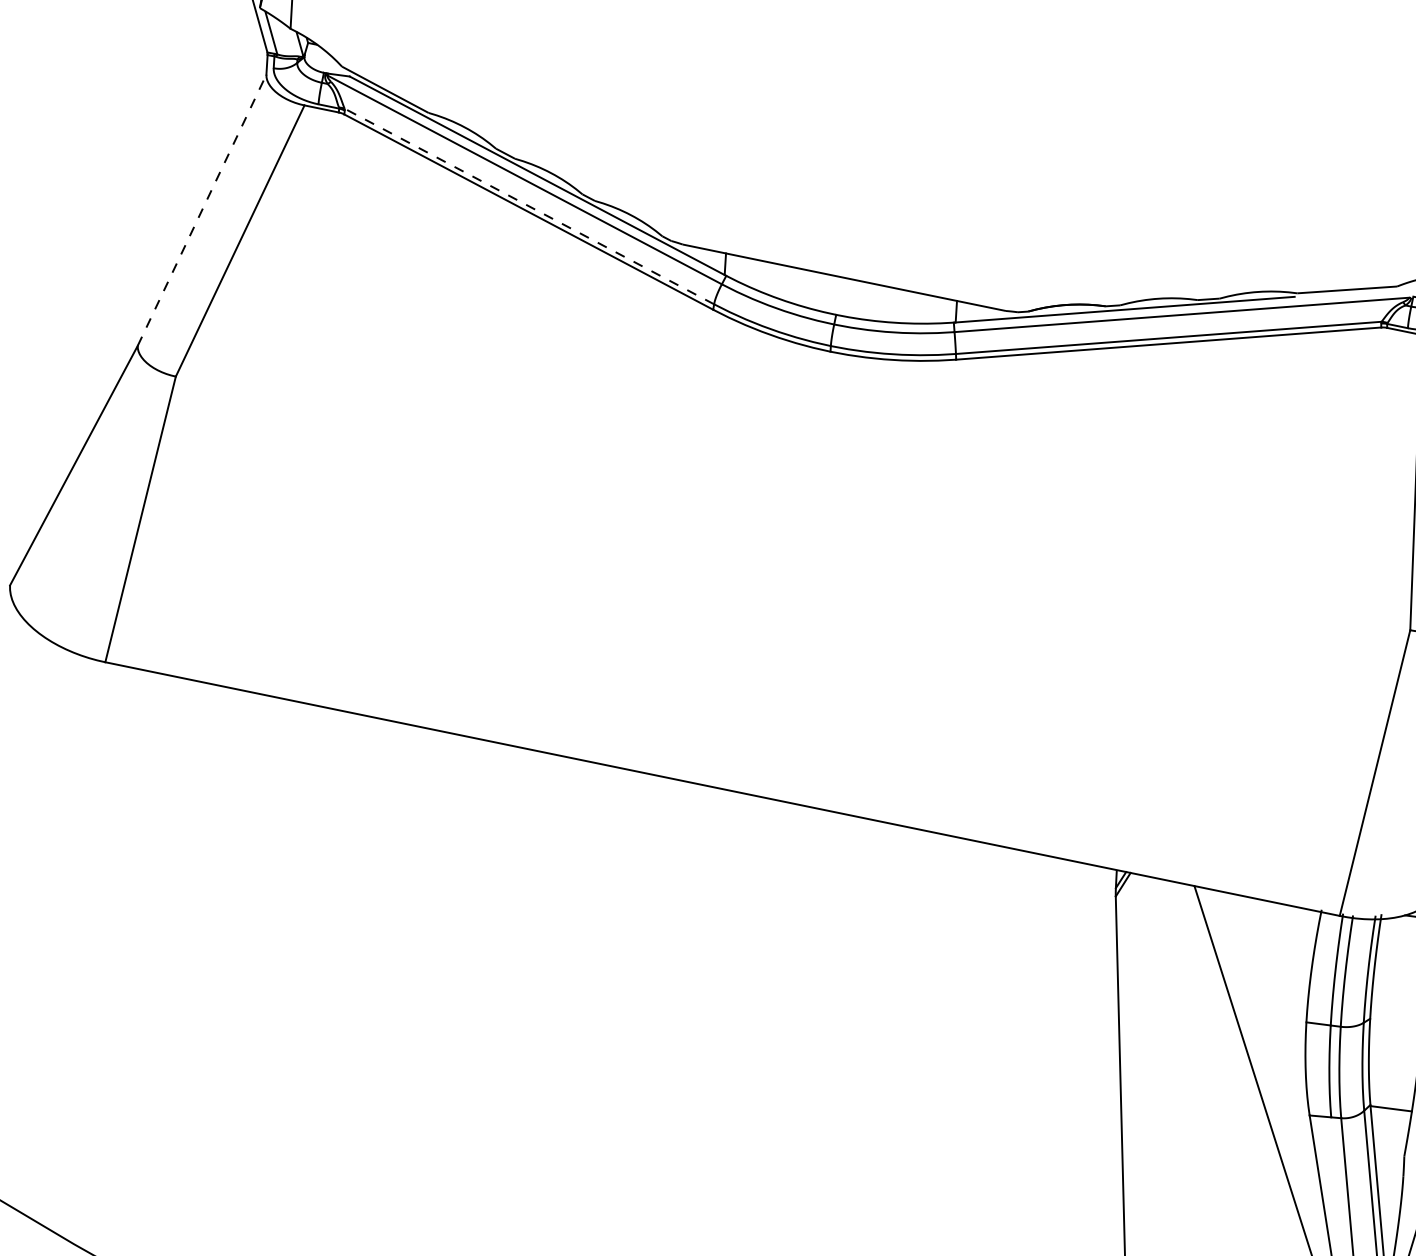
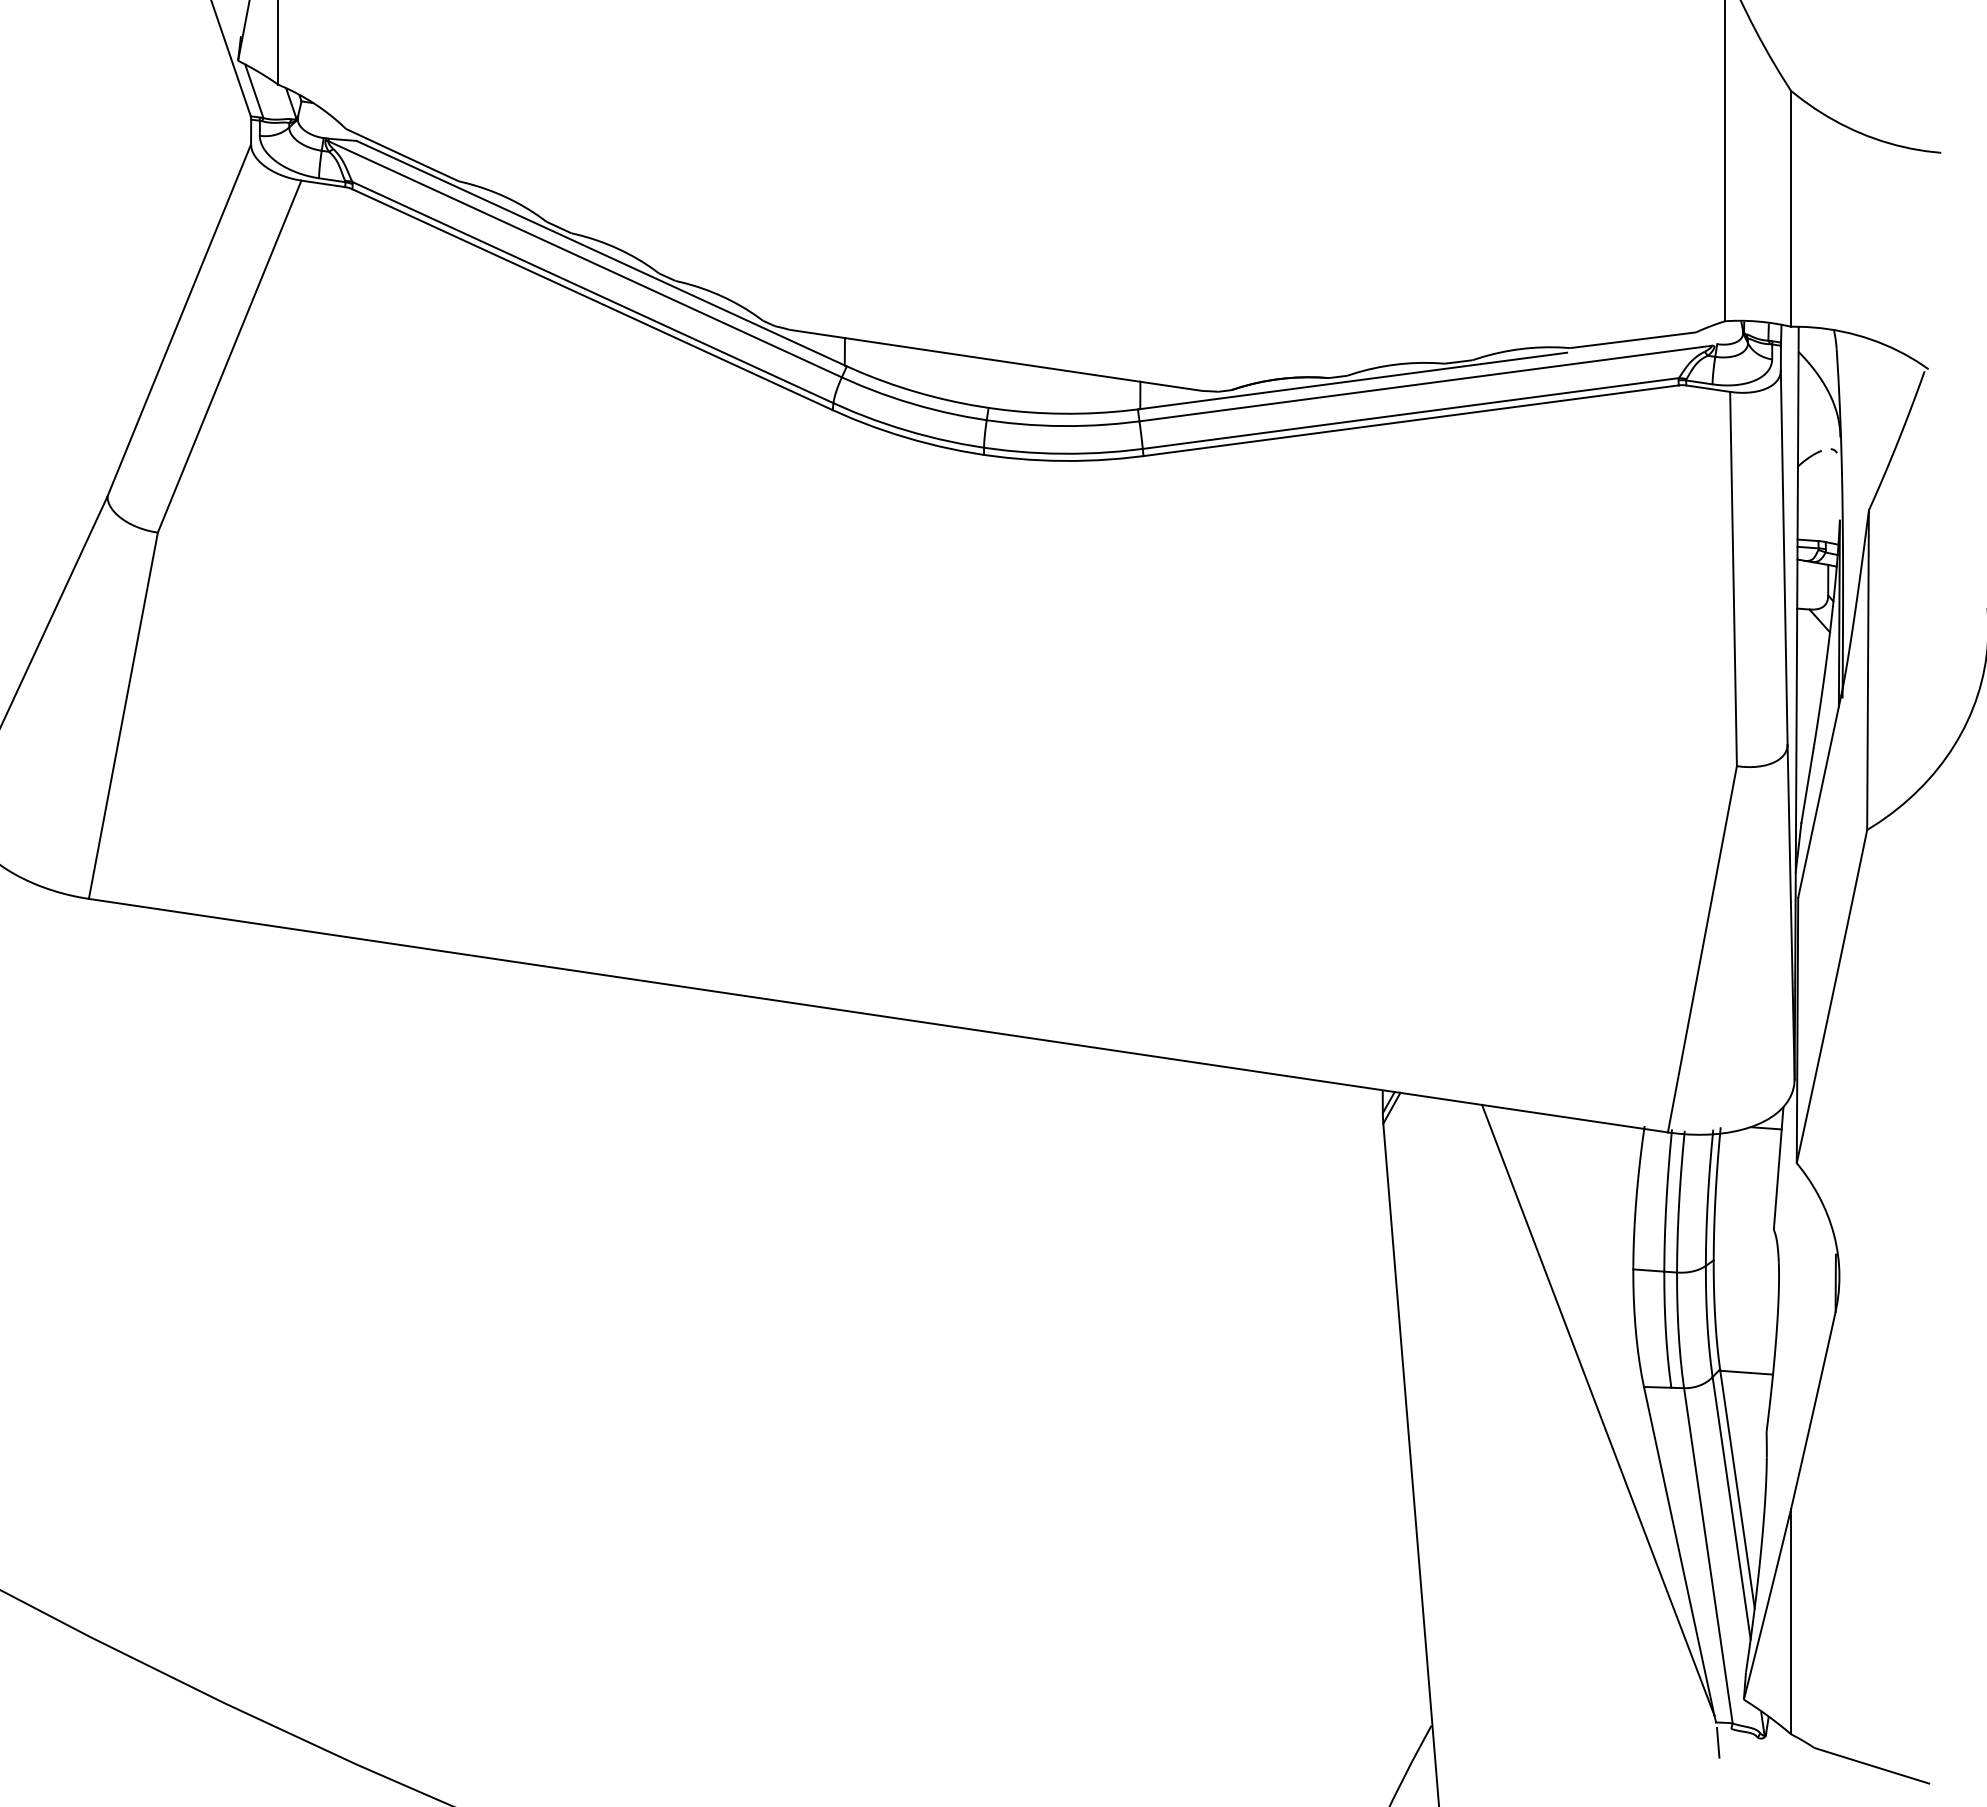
line: (529, 206) -> (592, 292), dashed -> solid
line: (202, 210) -> (179, 320), dashed -> solid

